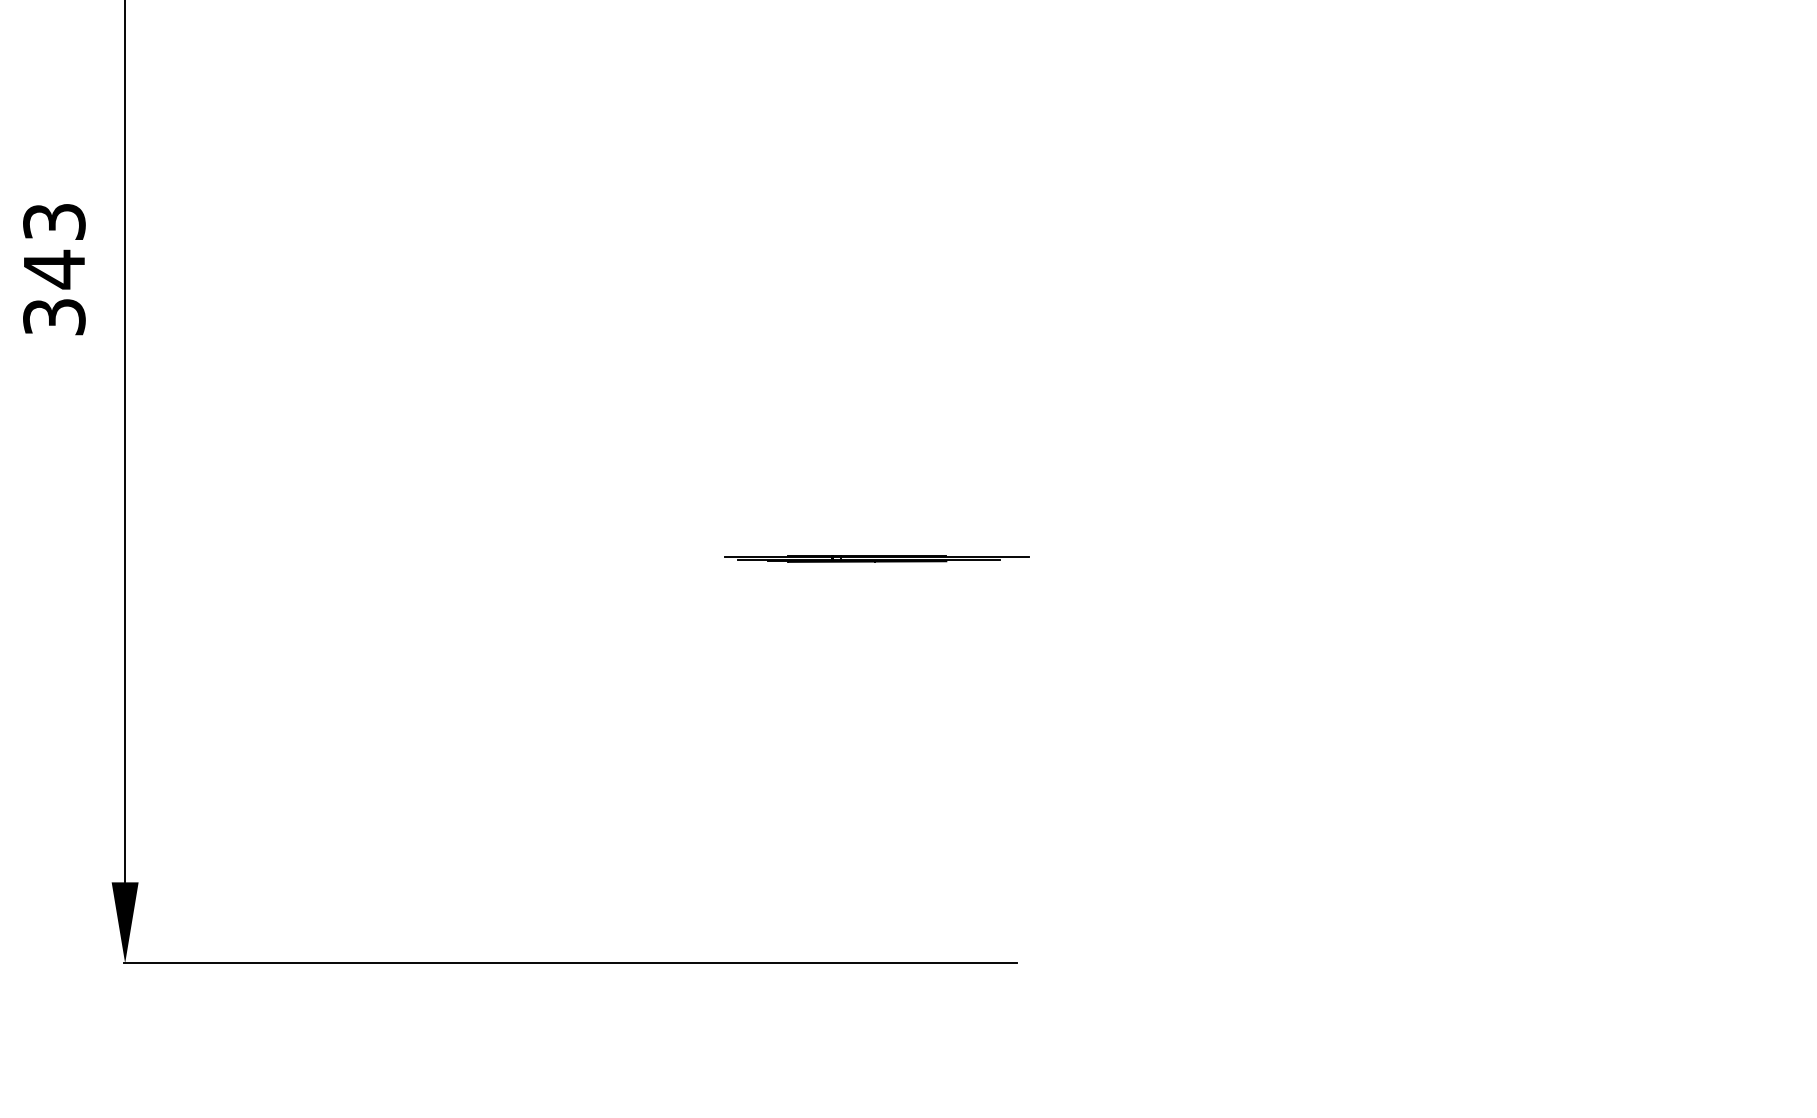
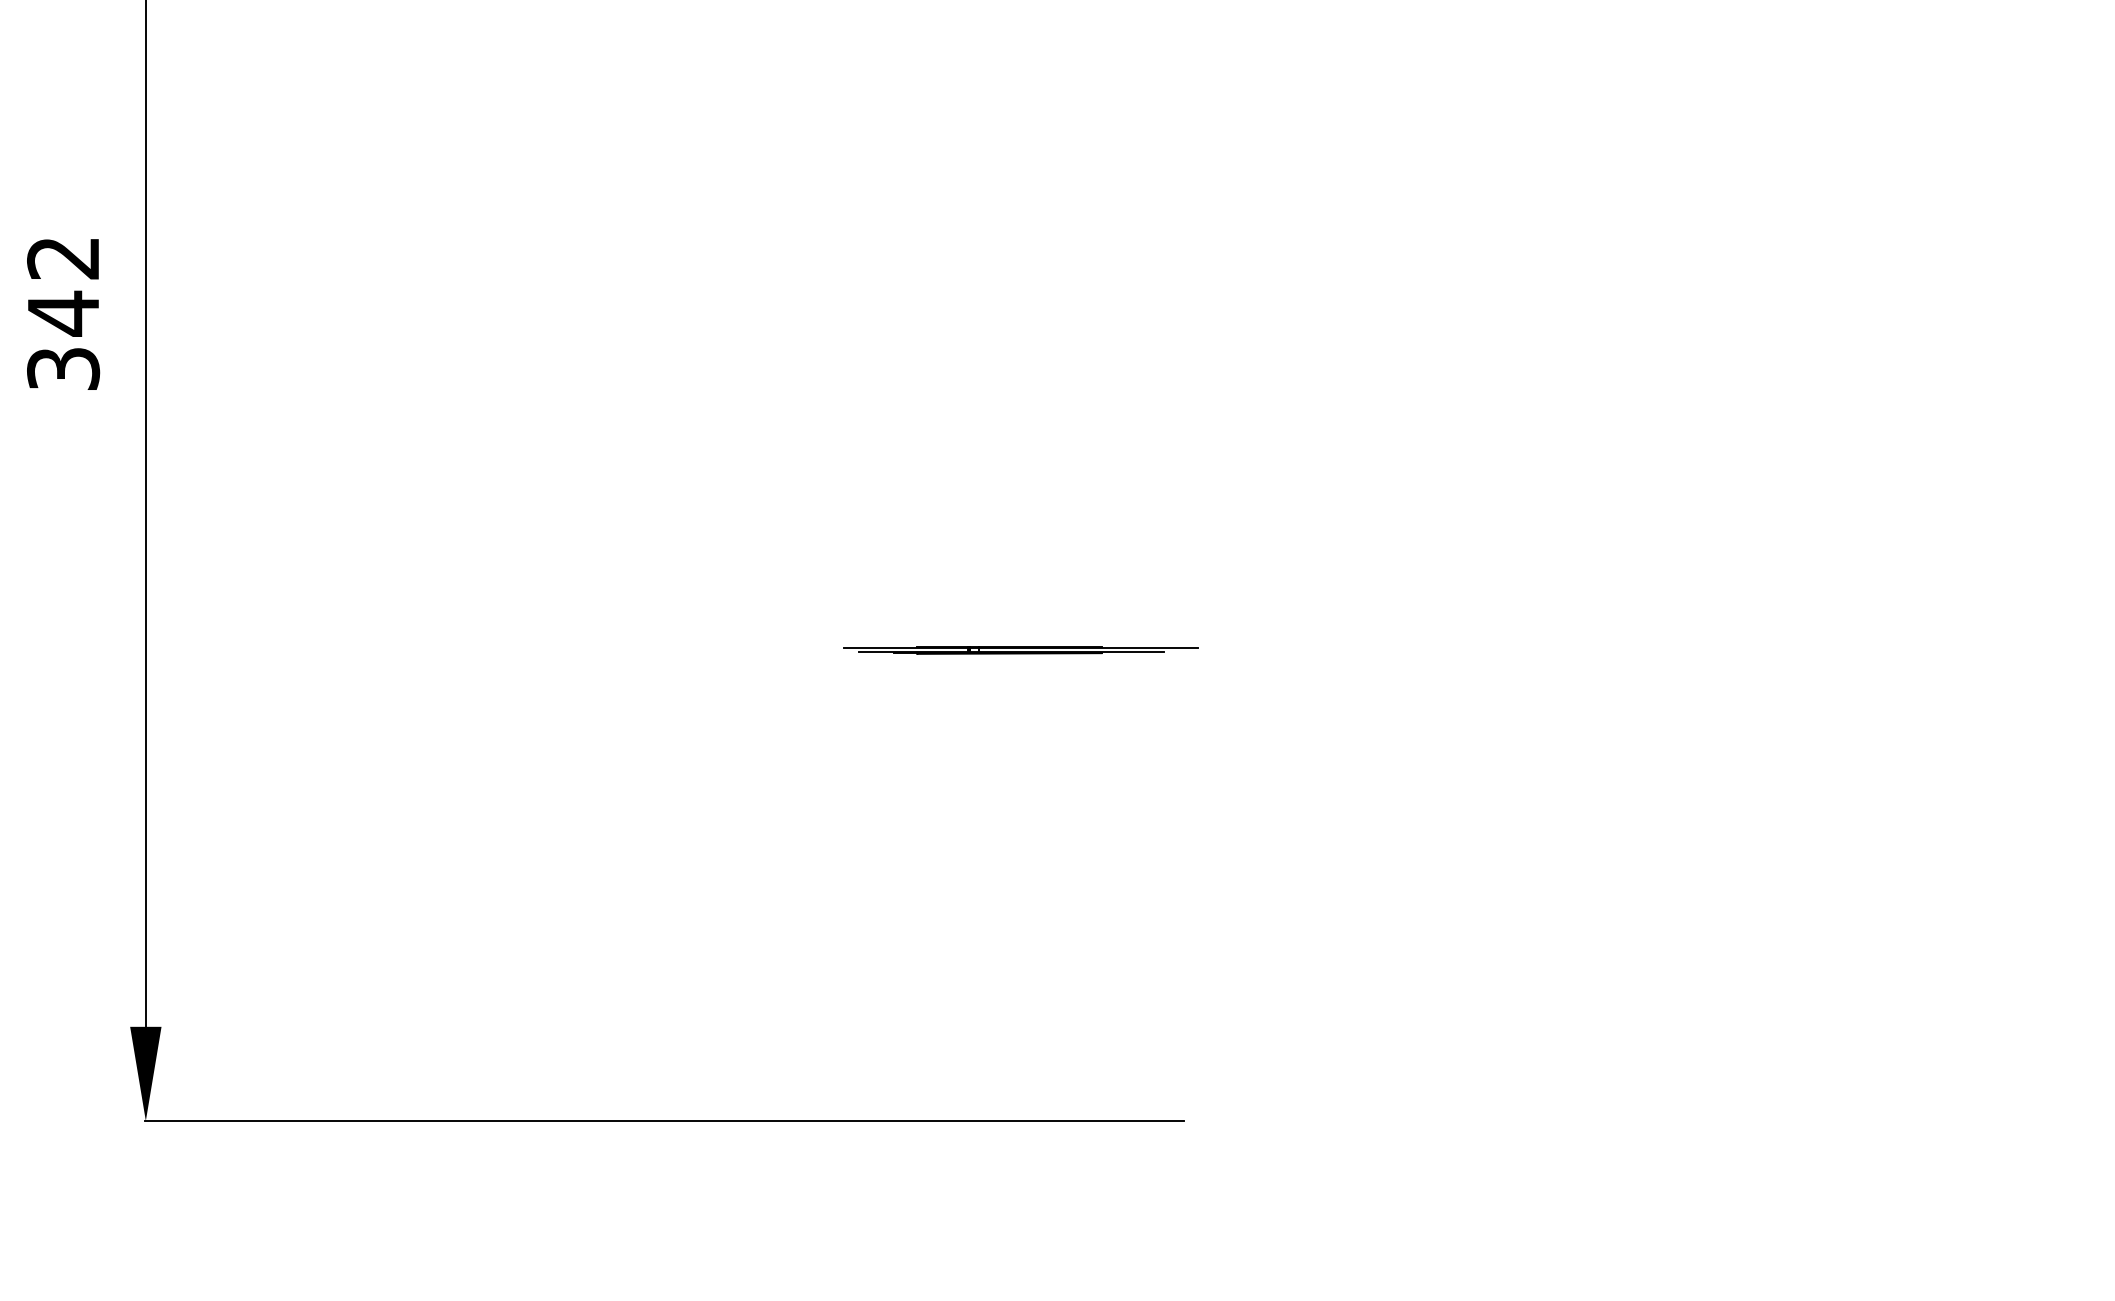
text: (54, 222) -> (63, 258), 343 -> 342

